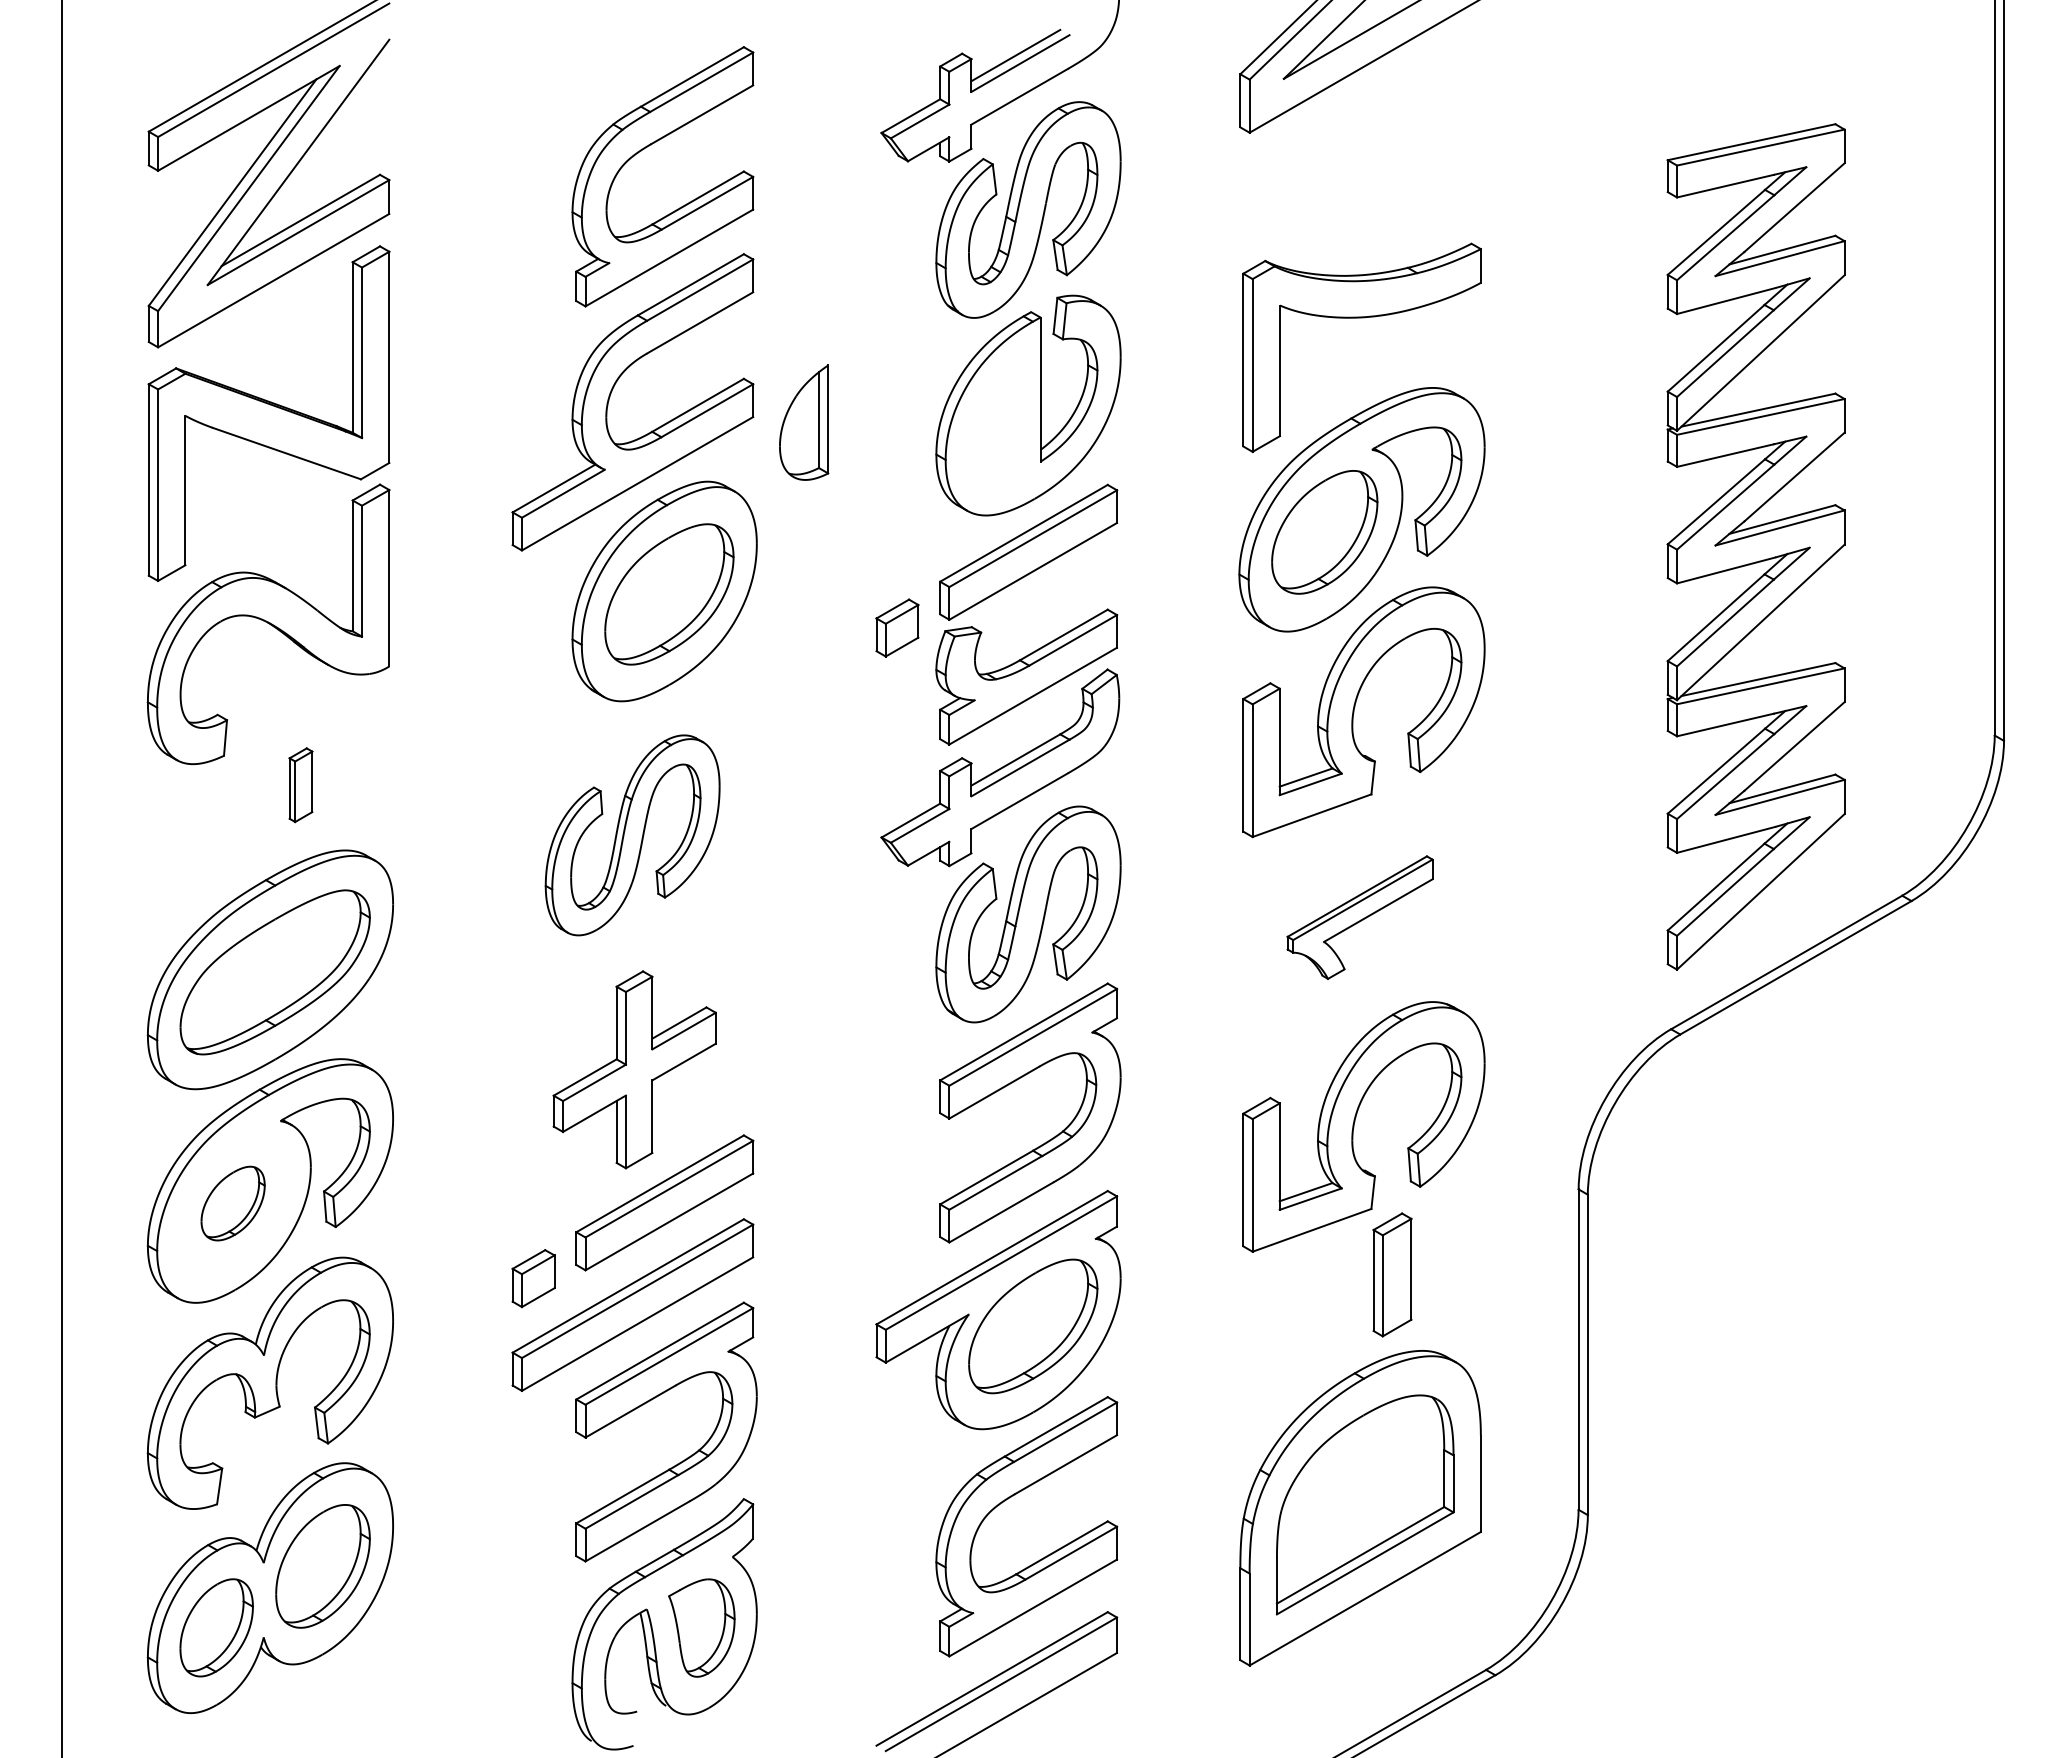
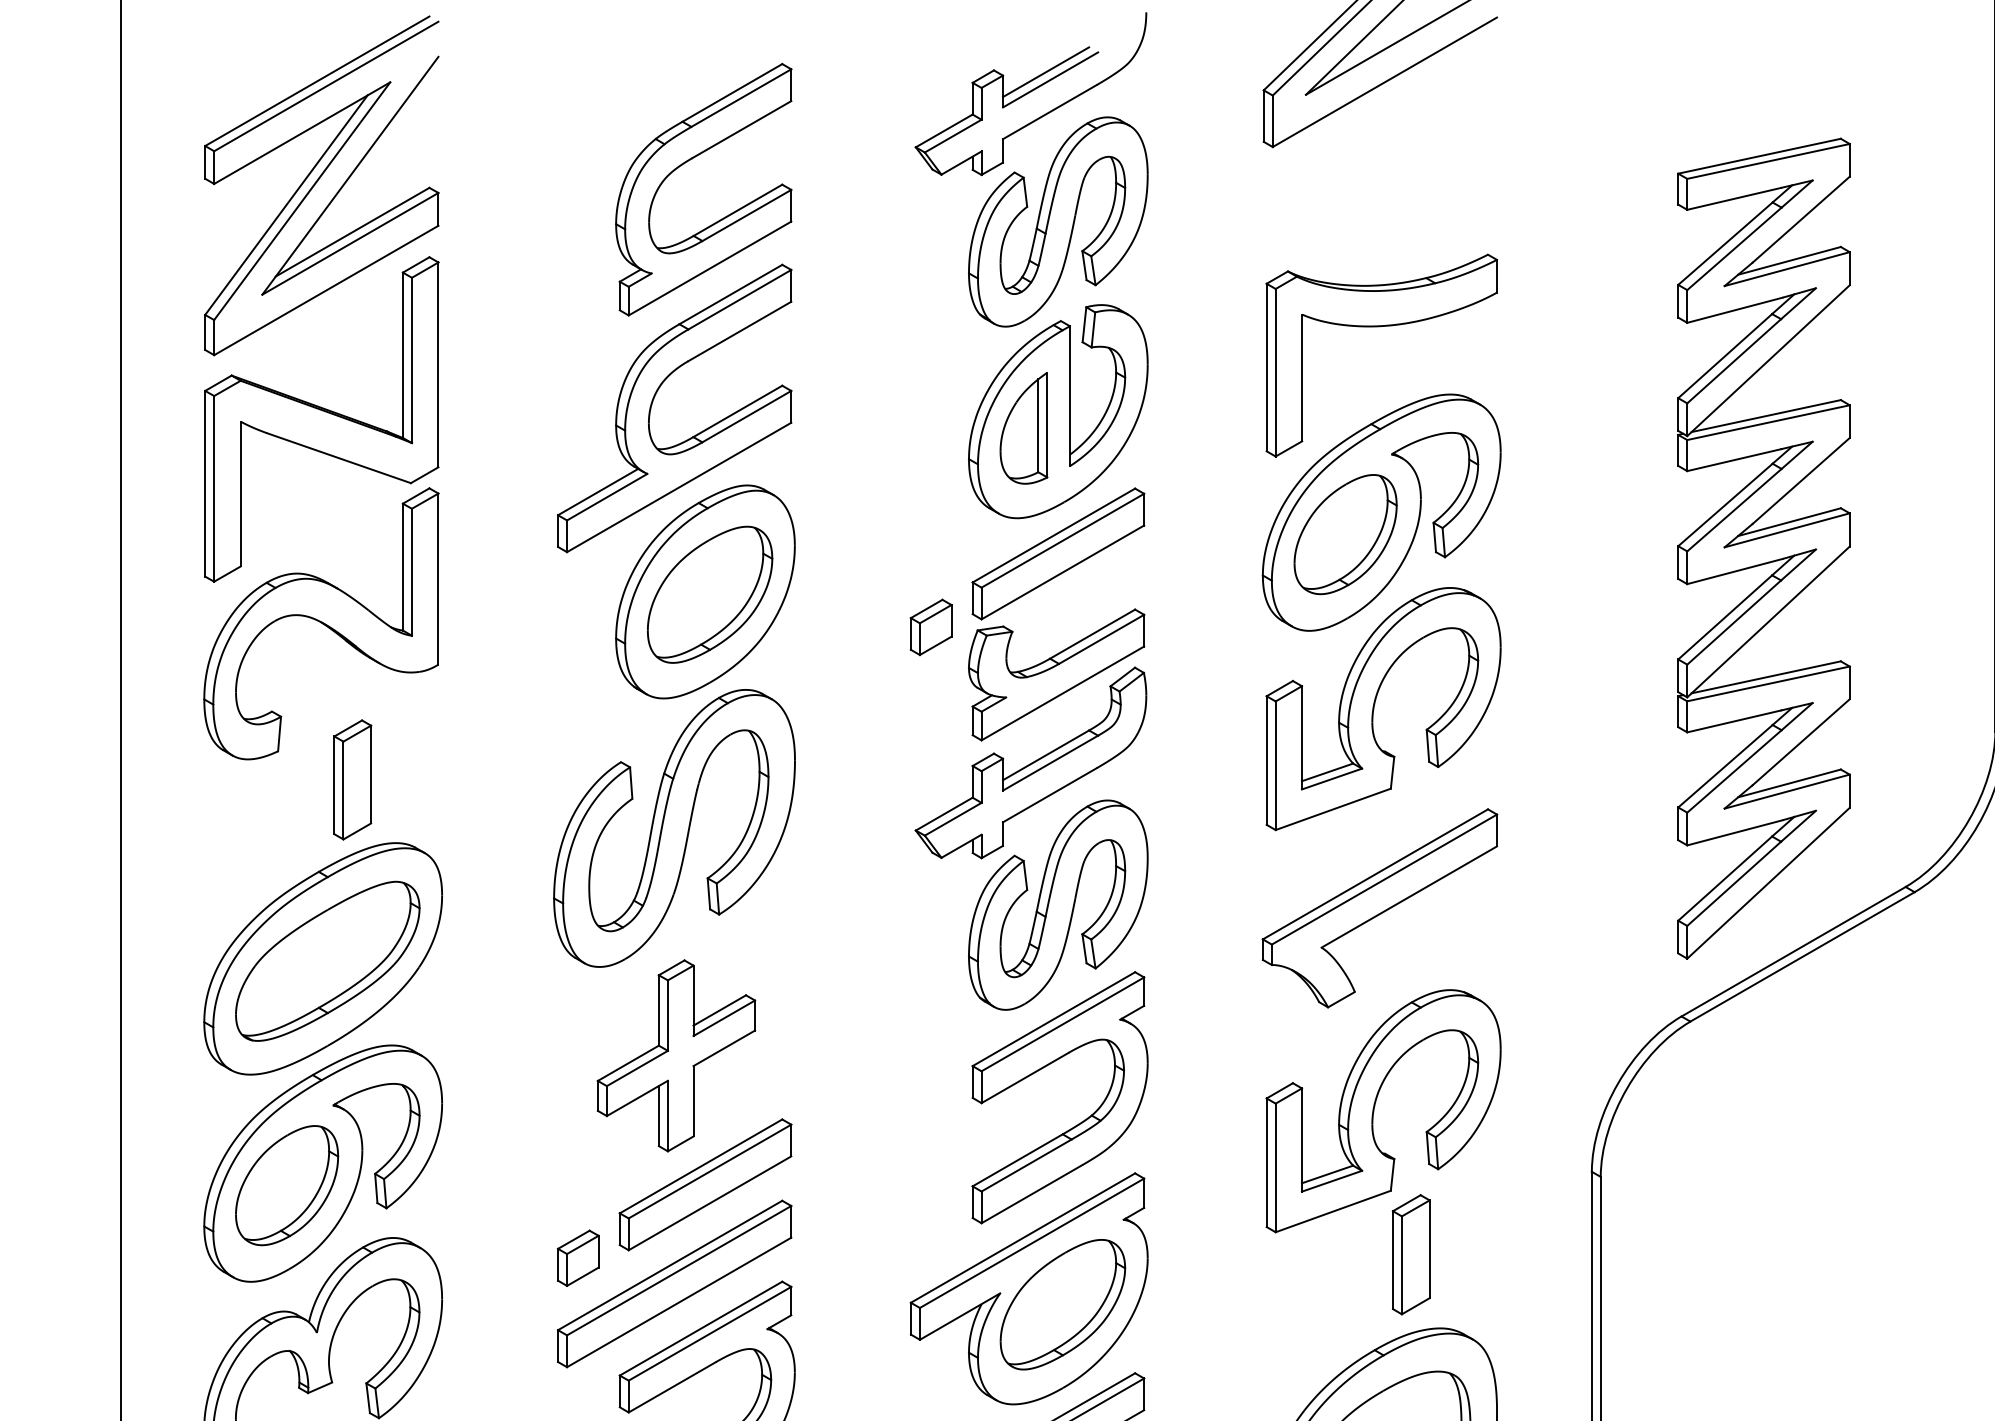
part: (804, 422) -> (1024, 428), moved
part: (300, 784) -> (352, 779), size x1.67
part: (632, 835) -> (674, 828), size x1.43
part: (1359, 917) -> (1379, 908), size x1.67
part: (232, 1203) -> (286, 1185), size x1.67

